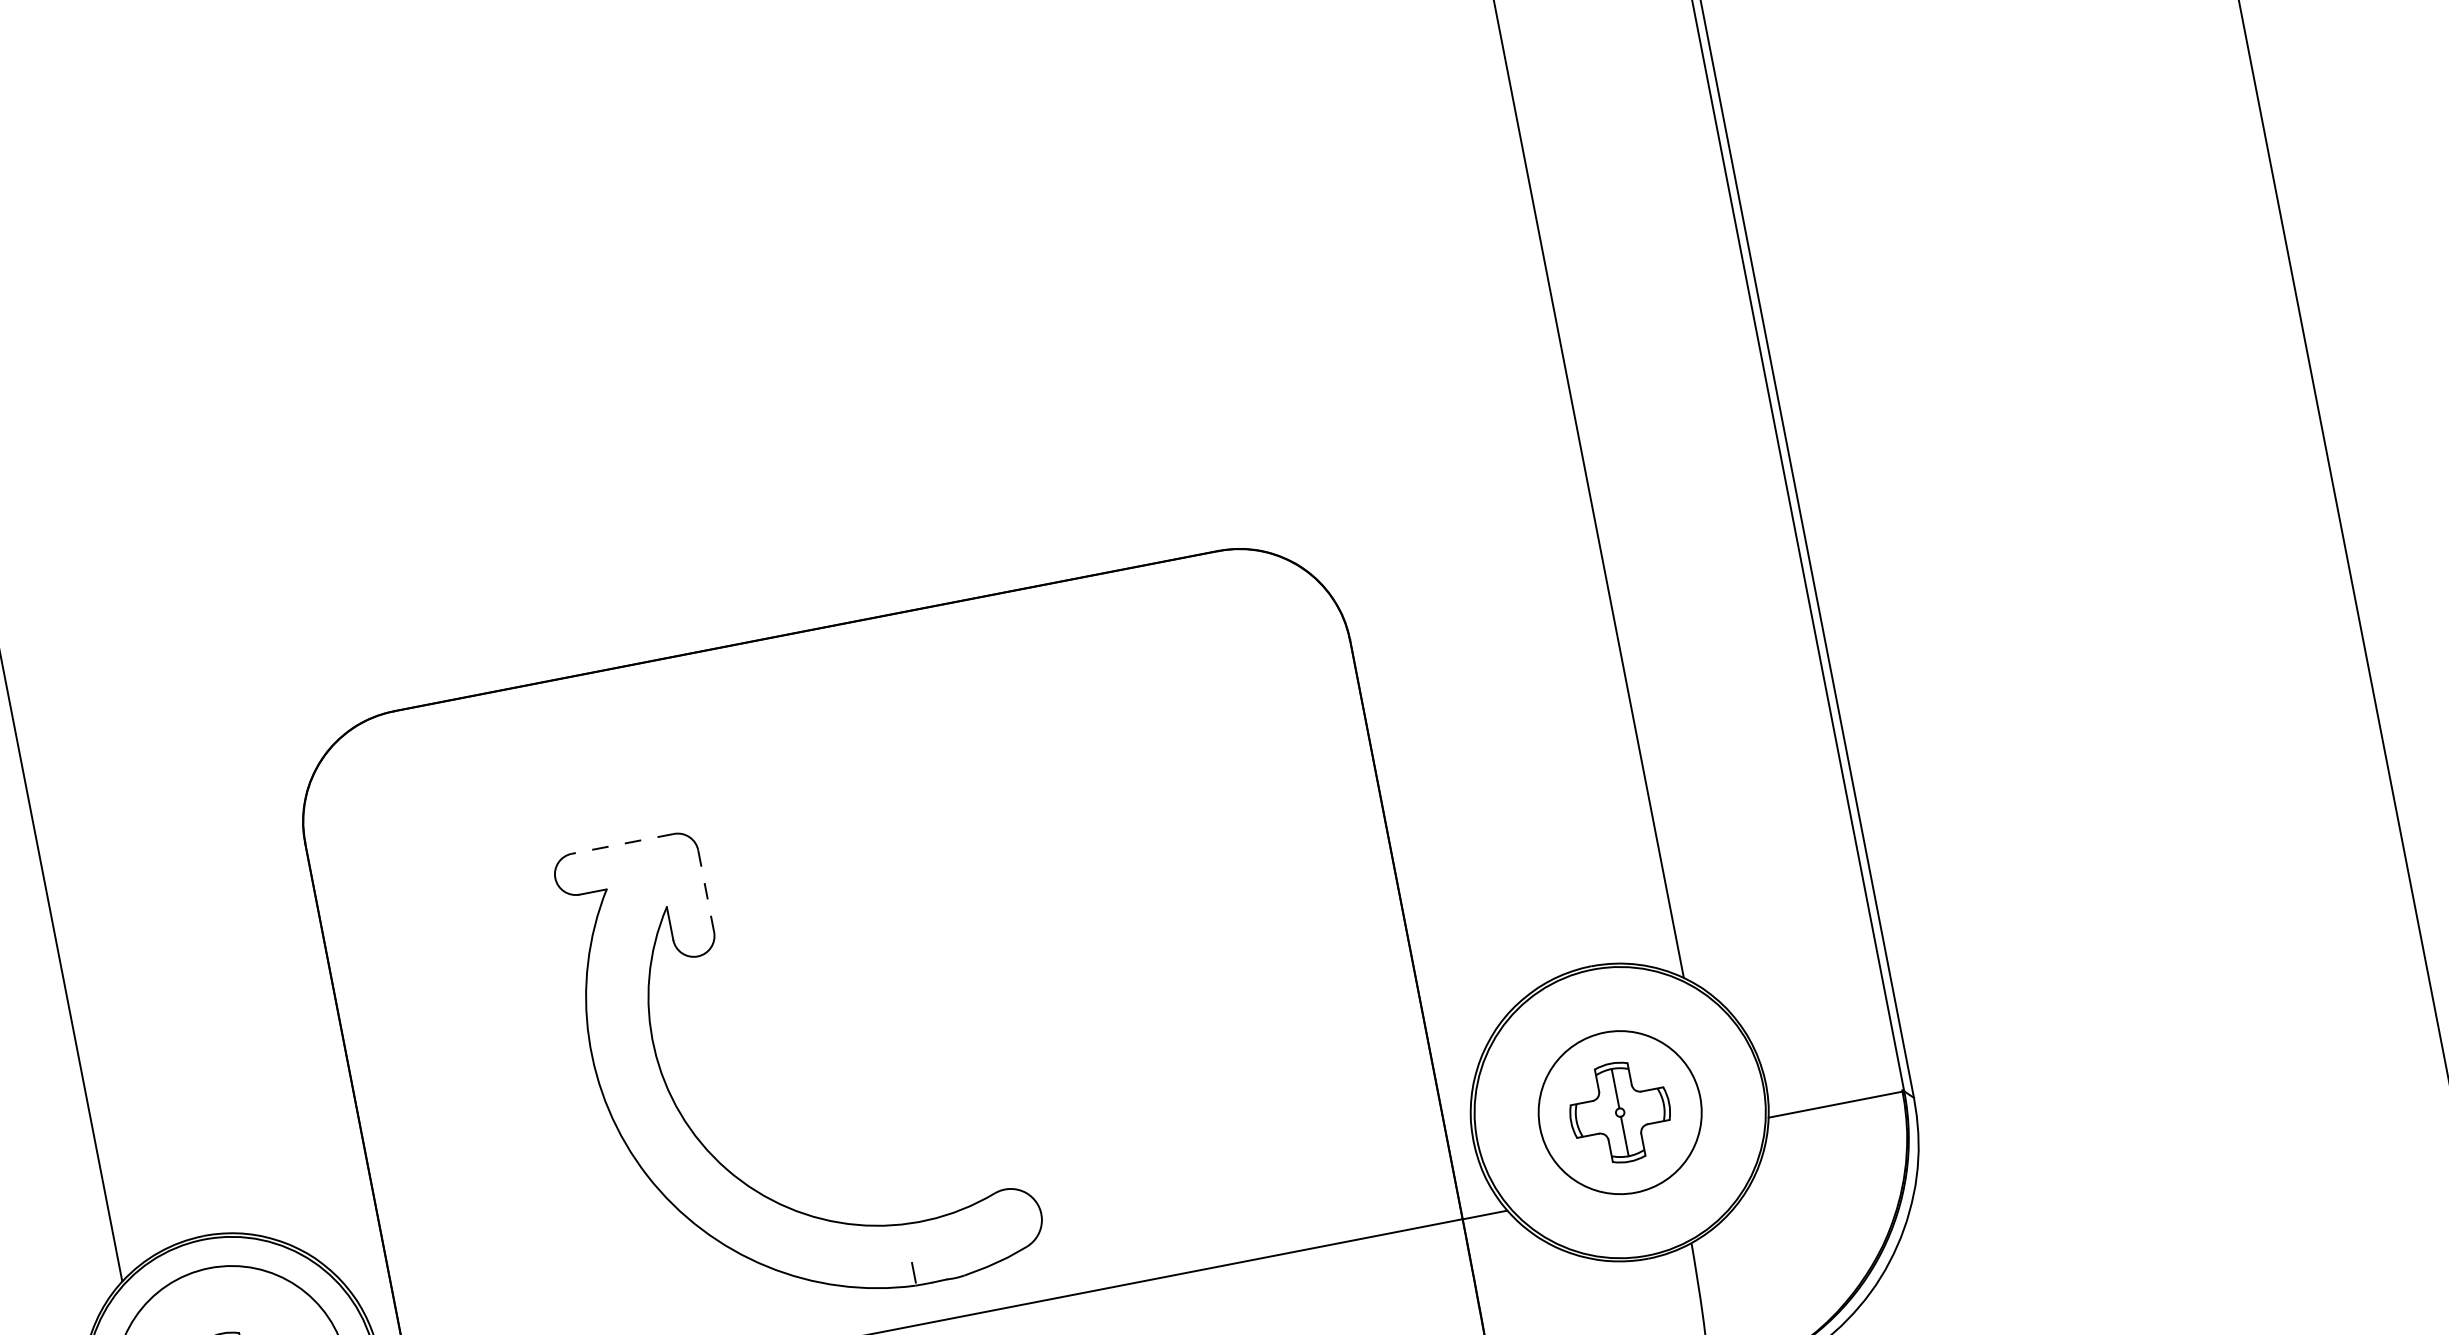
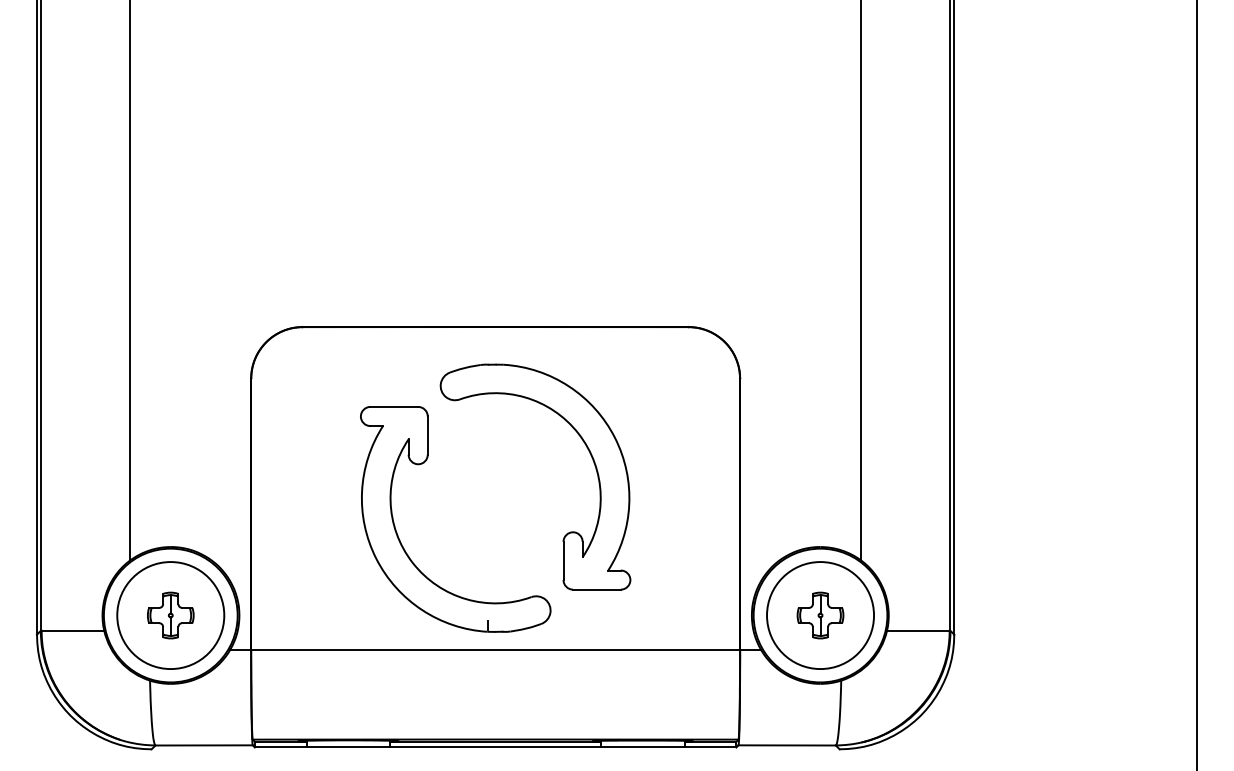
line: (623, 842) -> (394, 406), dashed -> solid
part: (1044, 845) -> (584, 444), added
line: (705, 891) -> (427, 435), dashed -> solid
circle: (1620, 1112) -> (820, 615), size x1.43

